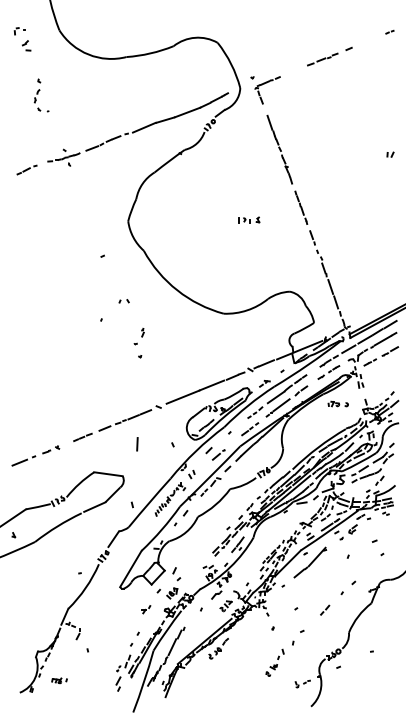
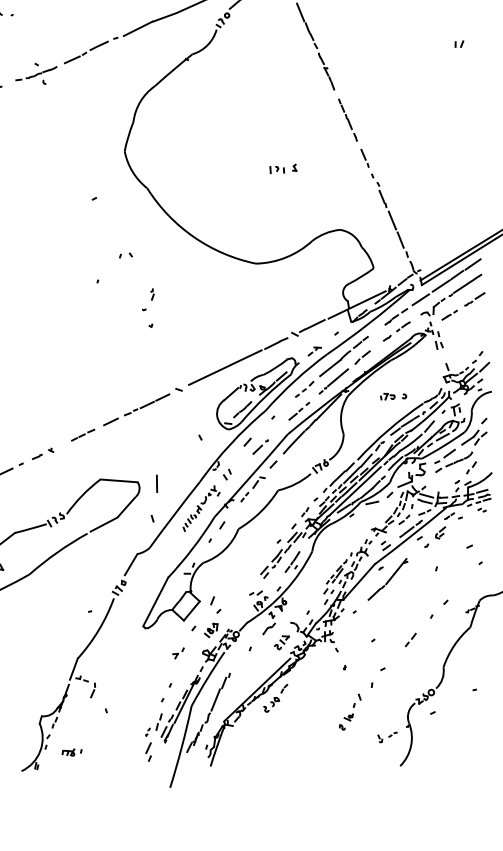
part: (249, 219) -> (283, 167), moved
part: (337, 403) -> (392, 395), moved
line: (137, 444) -> (157, 484), moved

